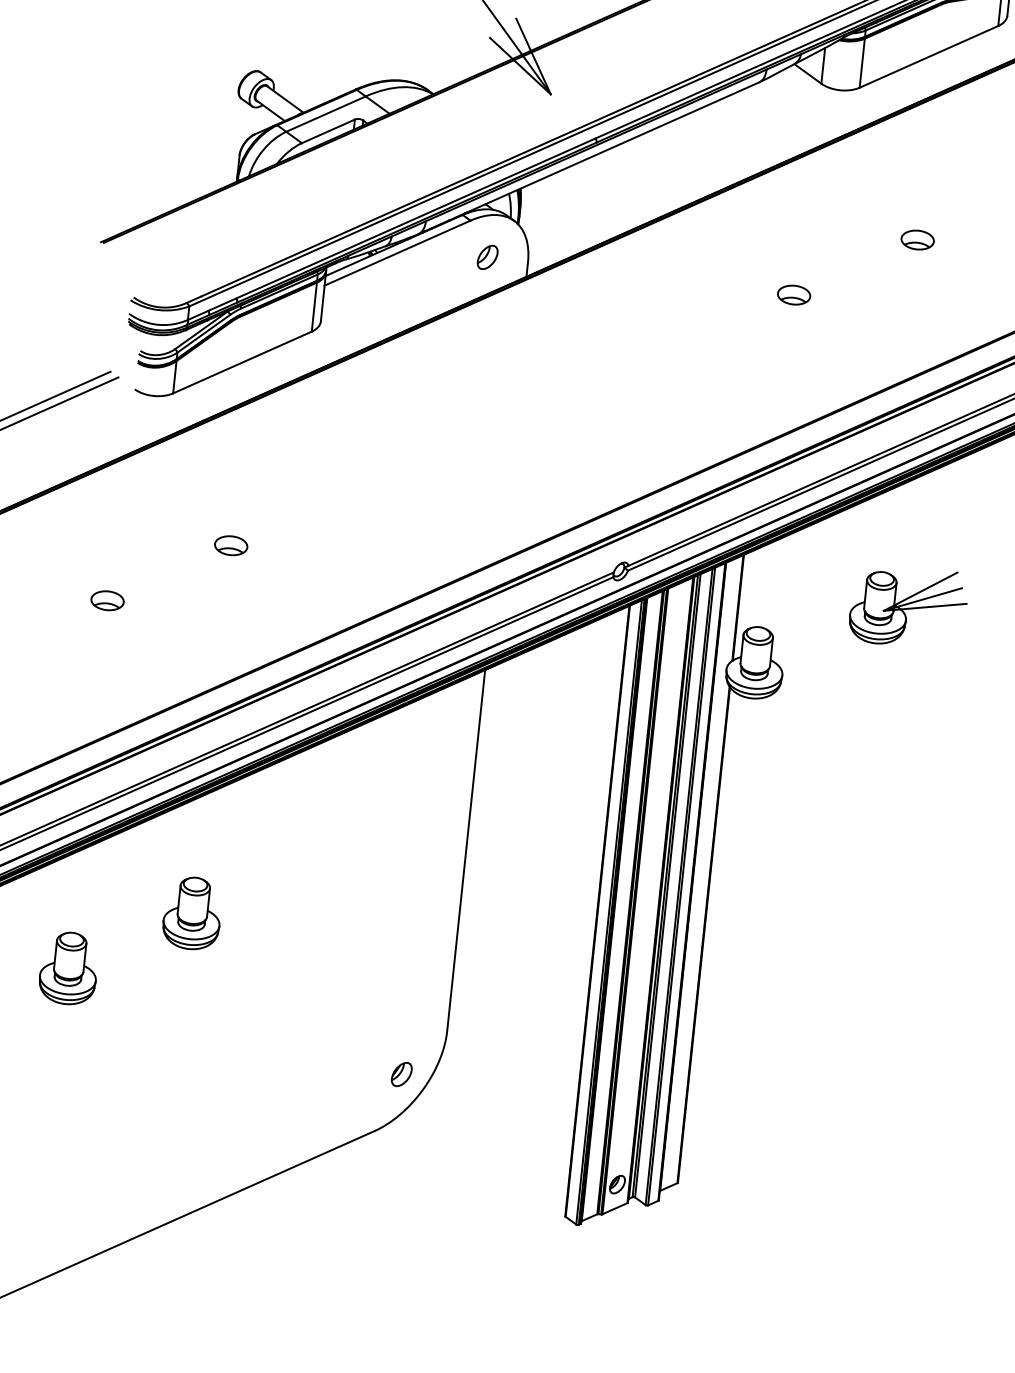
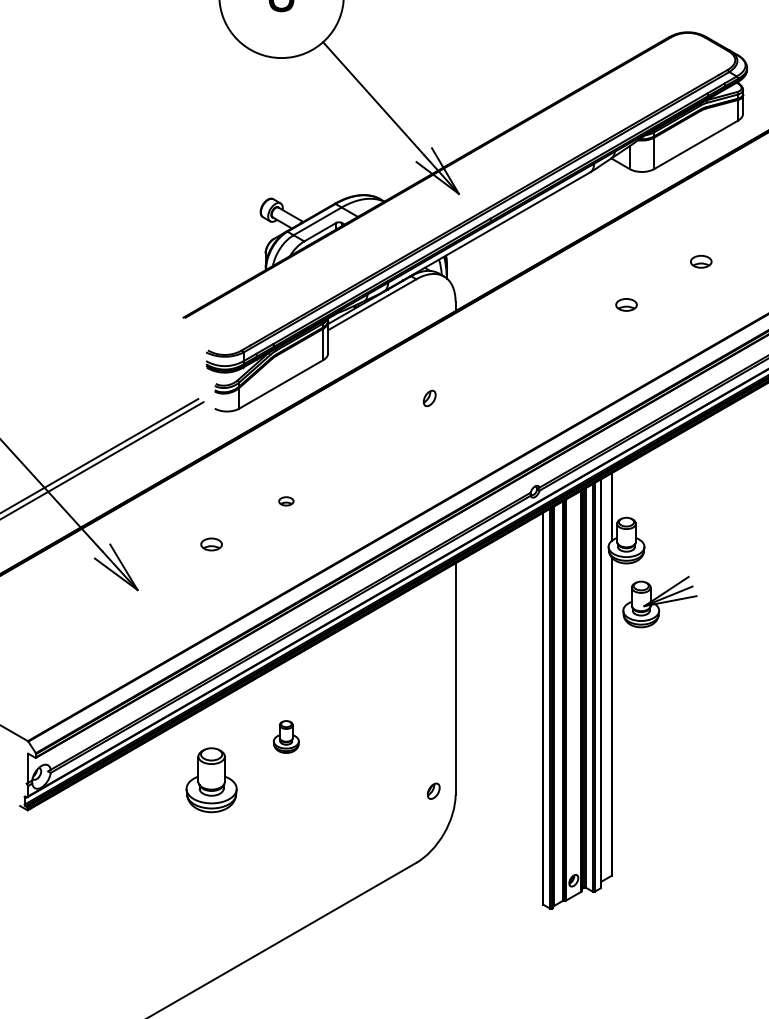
part: (487, 257) -> (429, 398), moved
part: (231, 546) -> (286, 501), size x0.7
part: (908, 606) -> (659, 601), moved
part: (192, 912) -> (286, 736), size x0.7
part: (68, 967) -> (211, 779), size x1.4
part: (401, 1073) -> (433, 790), moved

